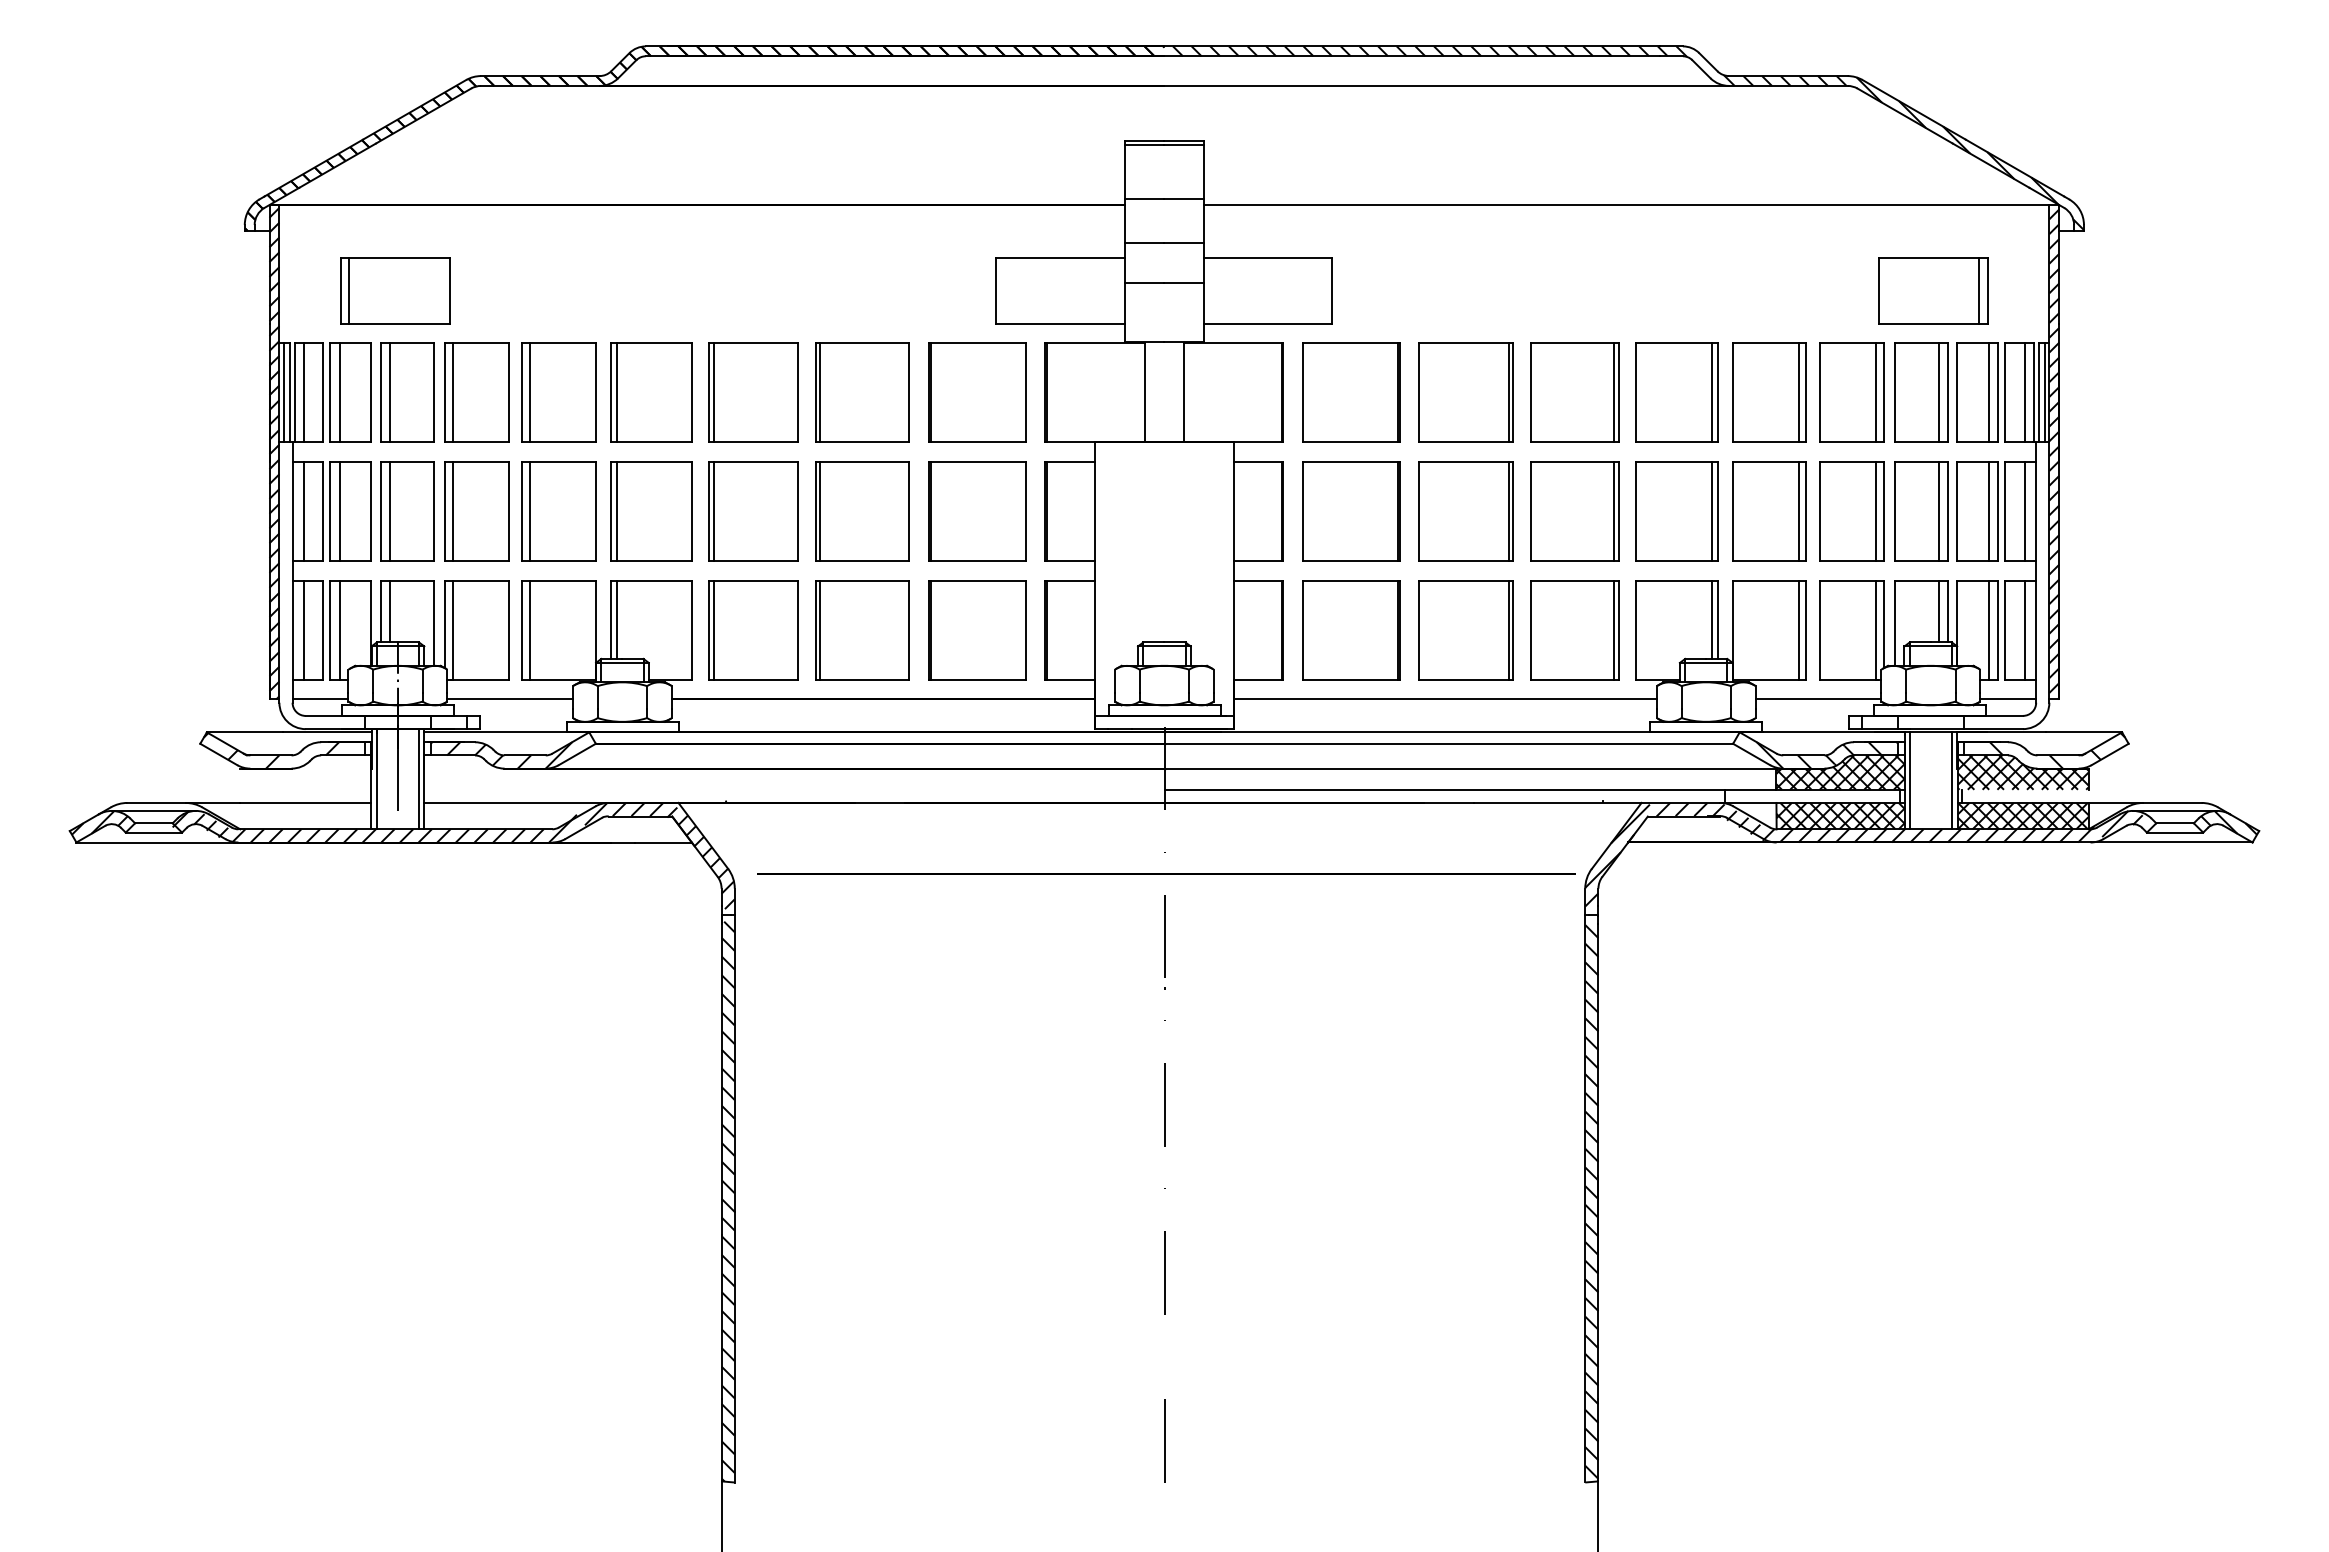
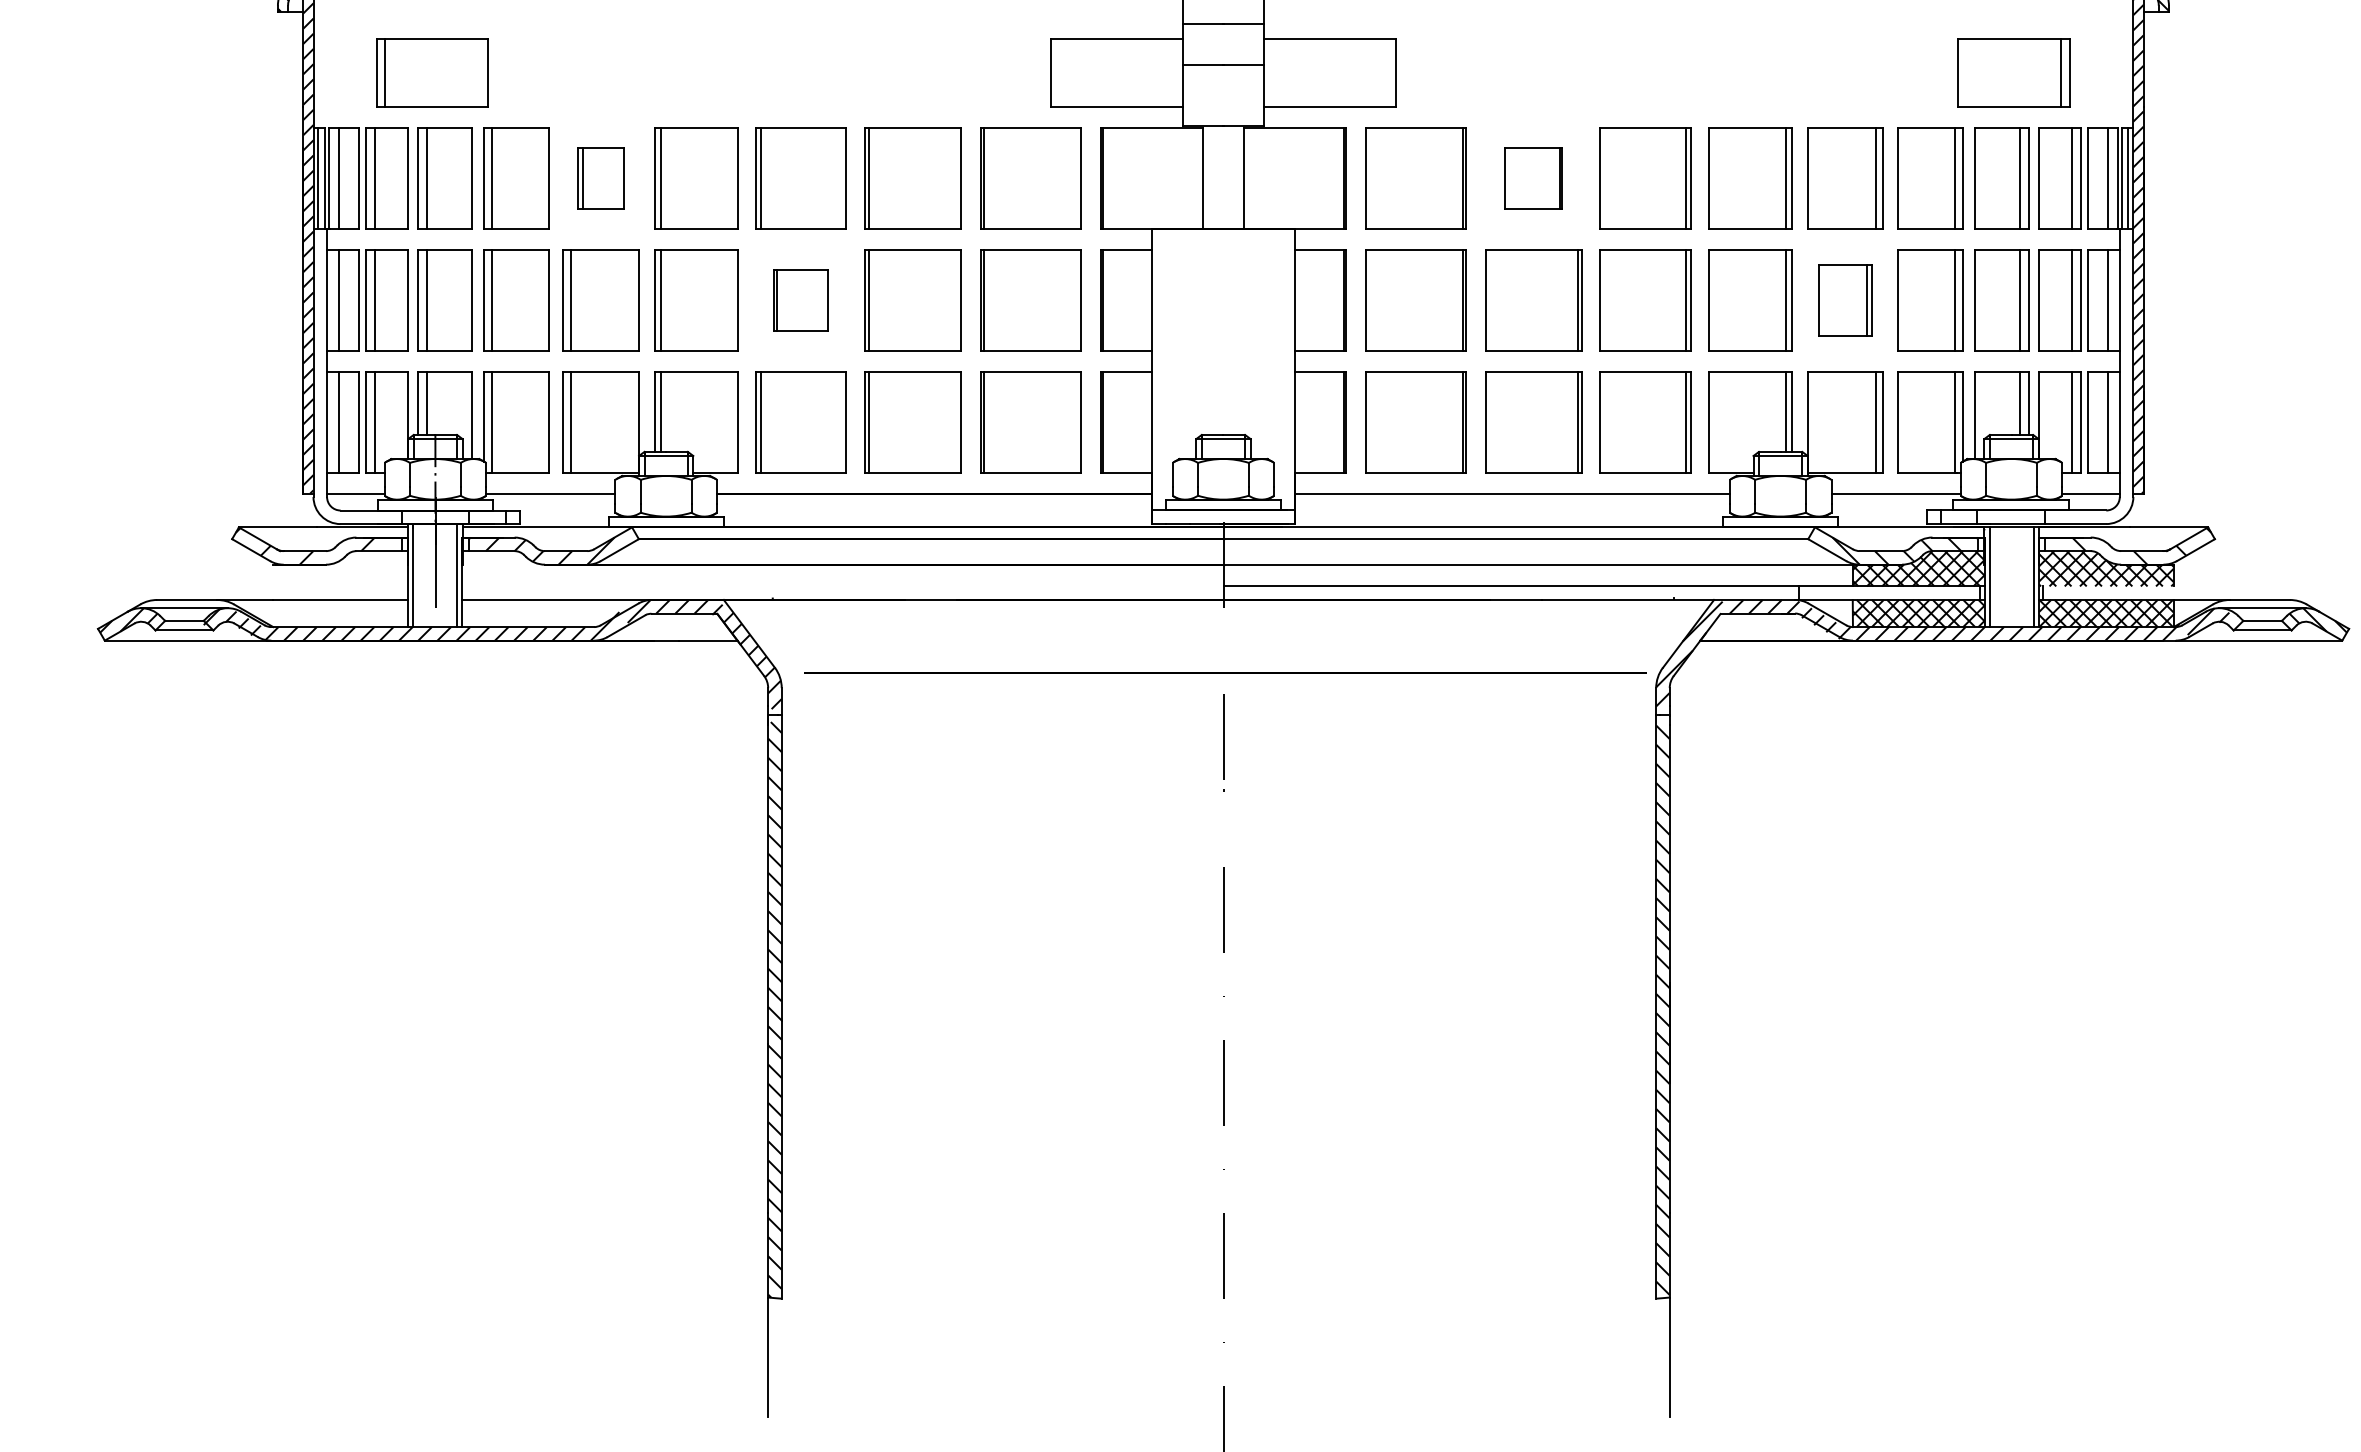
part: (558, 392) -> (600, 177), size x0.6
part: (1465, 392) -> (1533, 177), size x0.6
part: (753, 511) -> (800, 300), size x0.6
part: (1769, 511) -> (1845, 300), size x0.7

